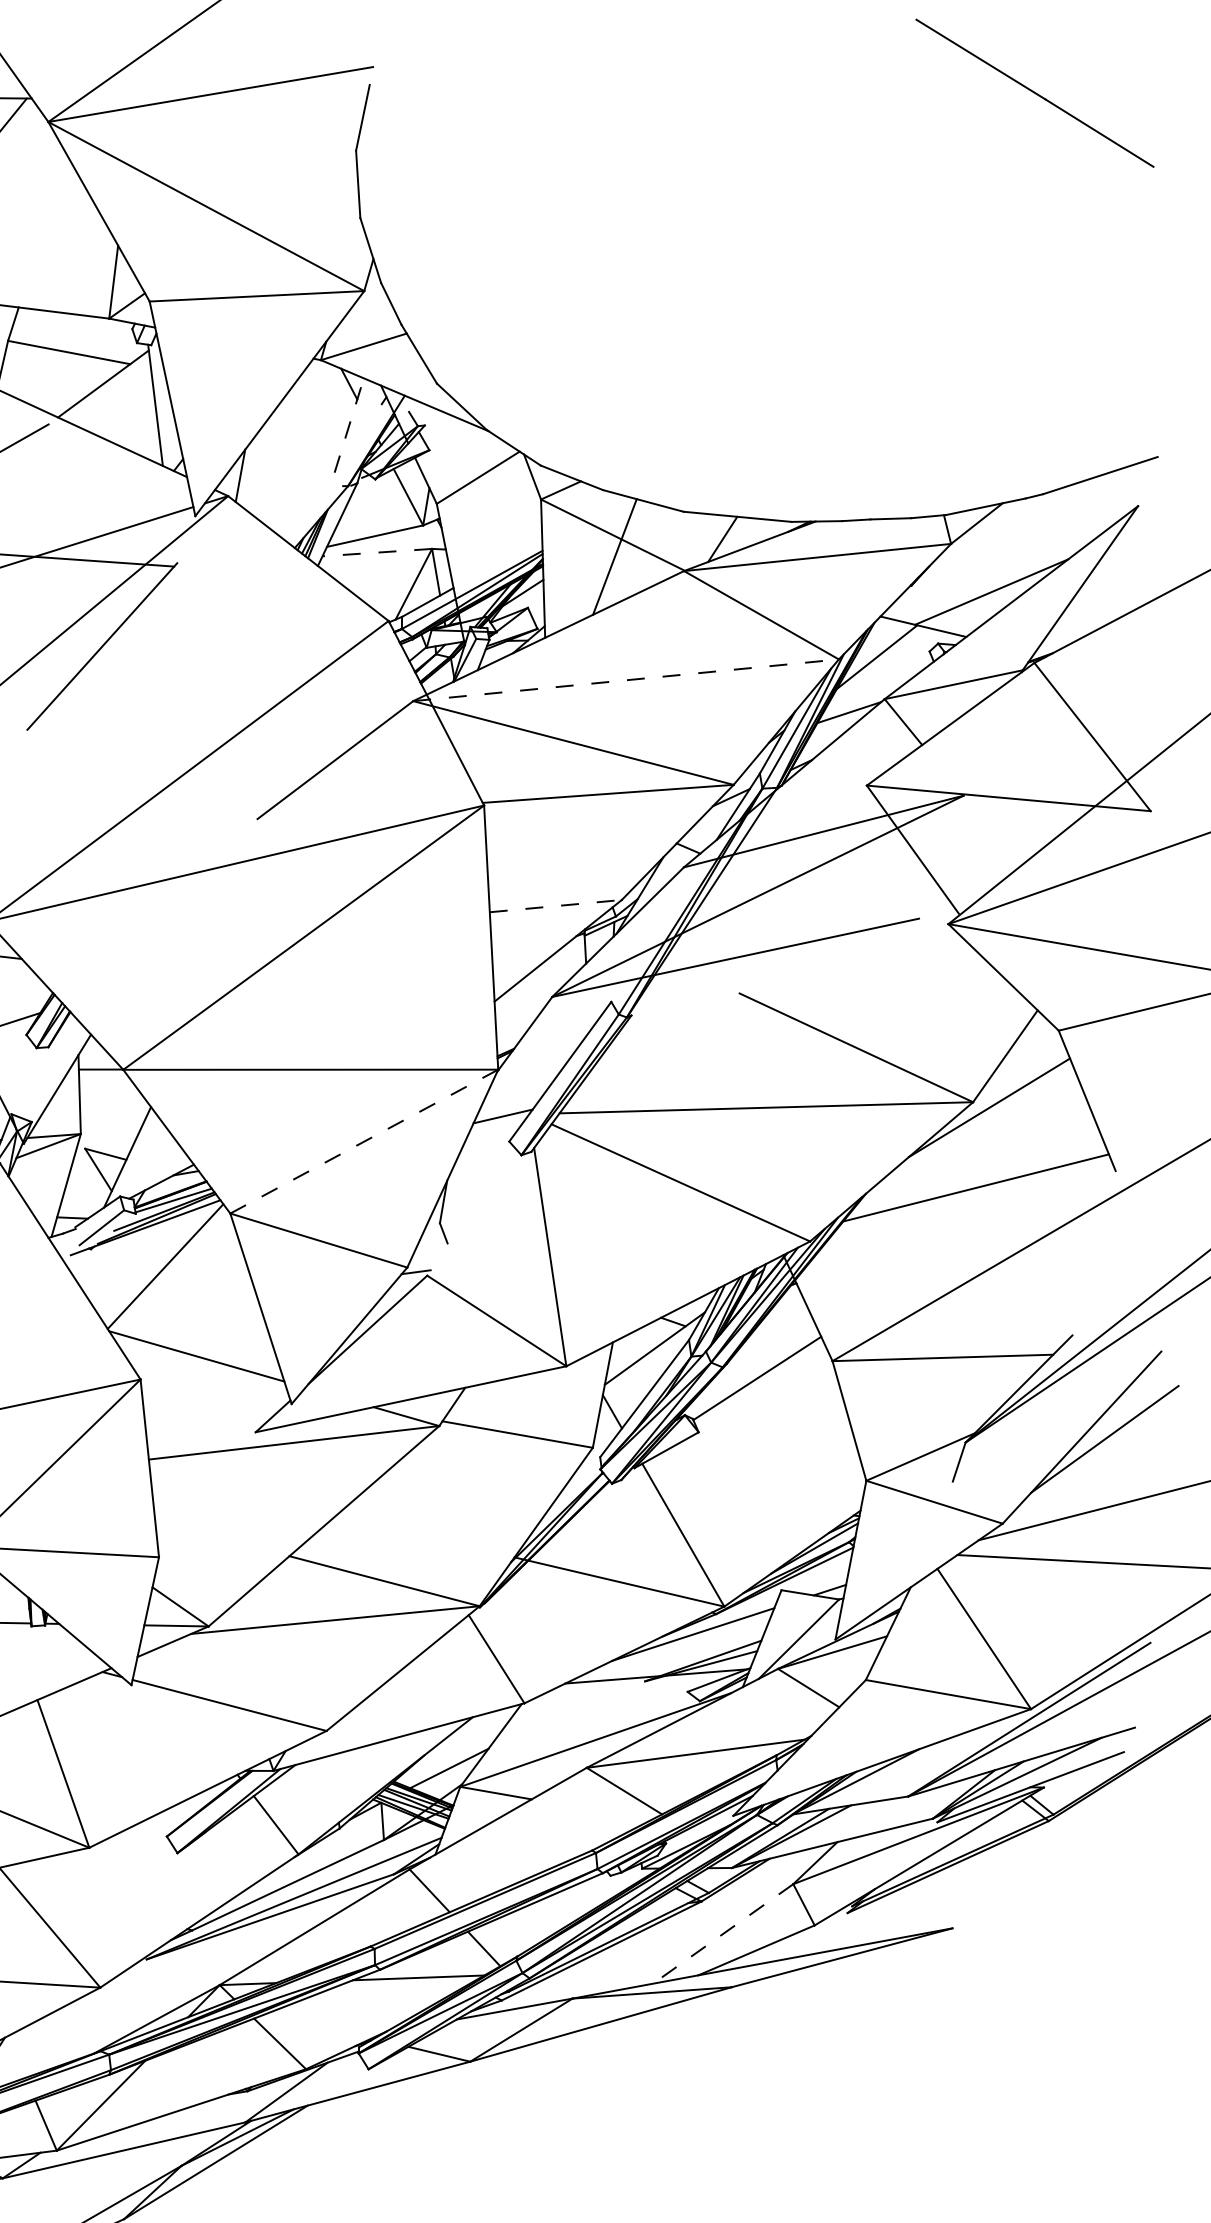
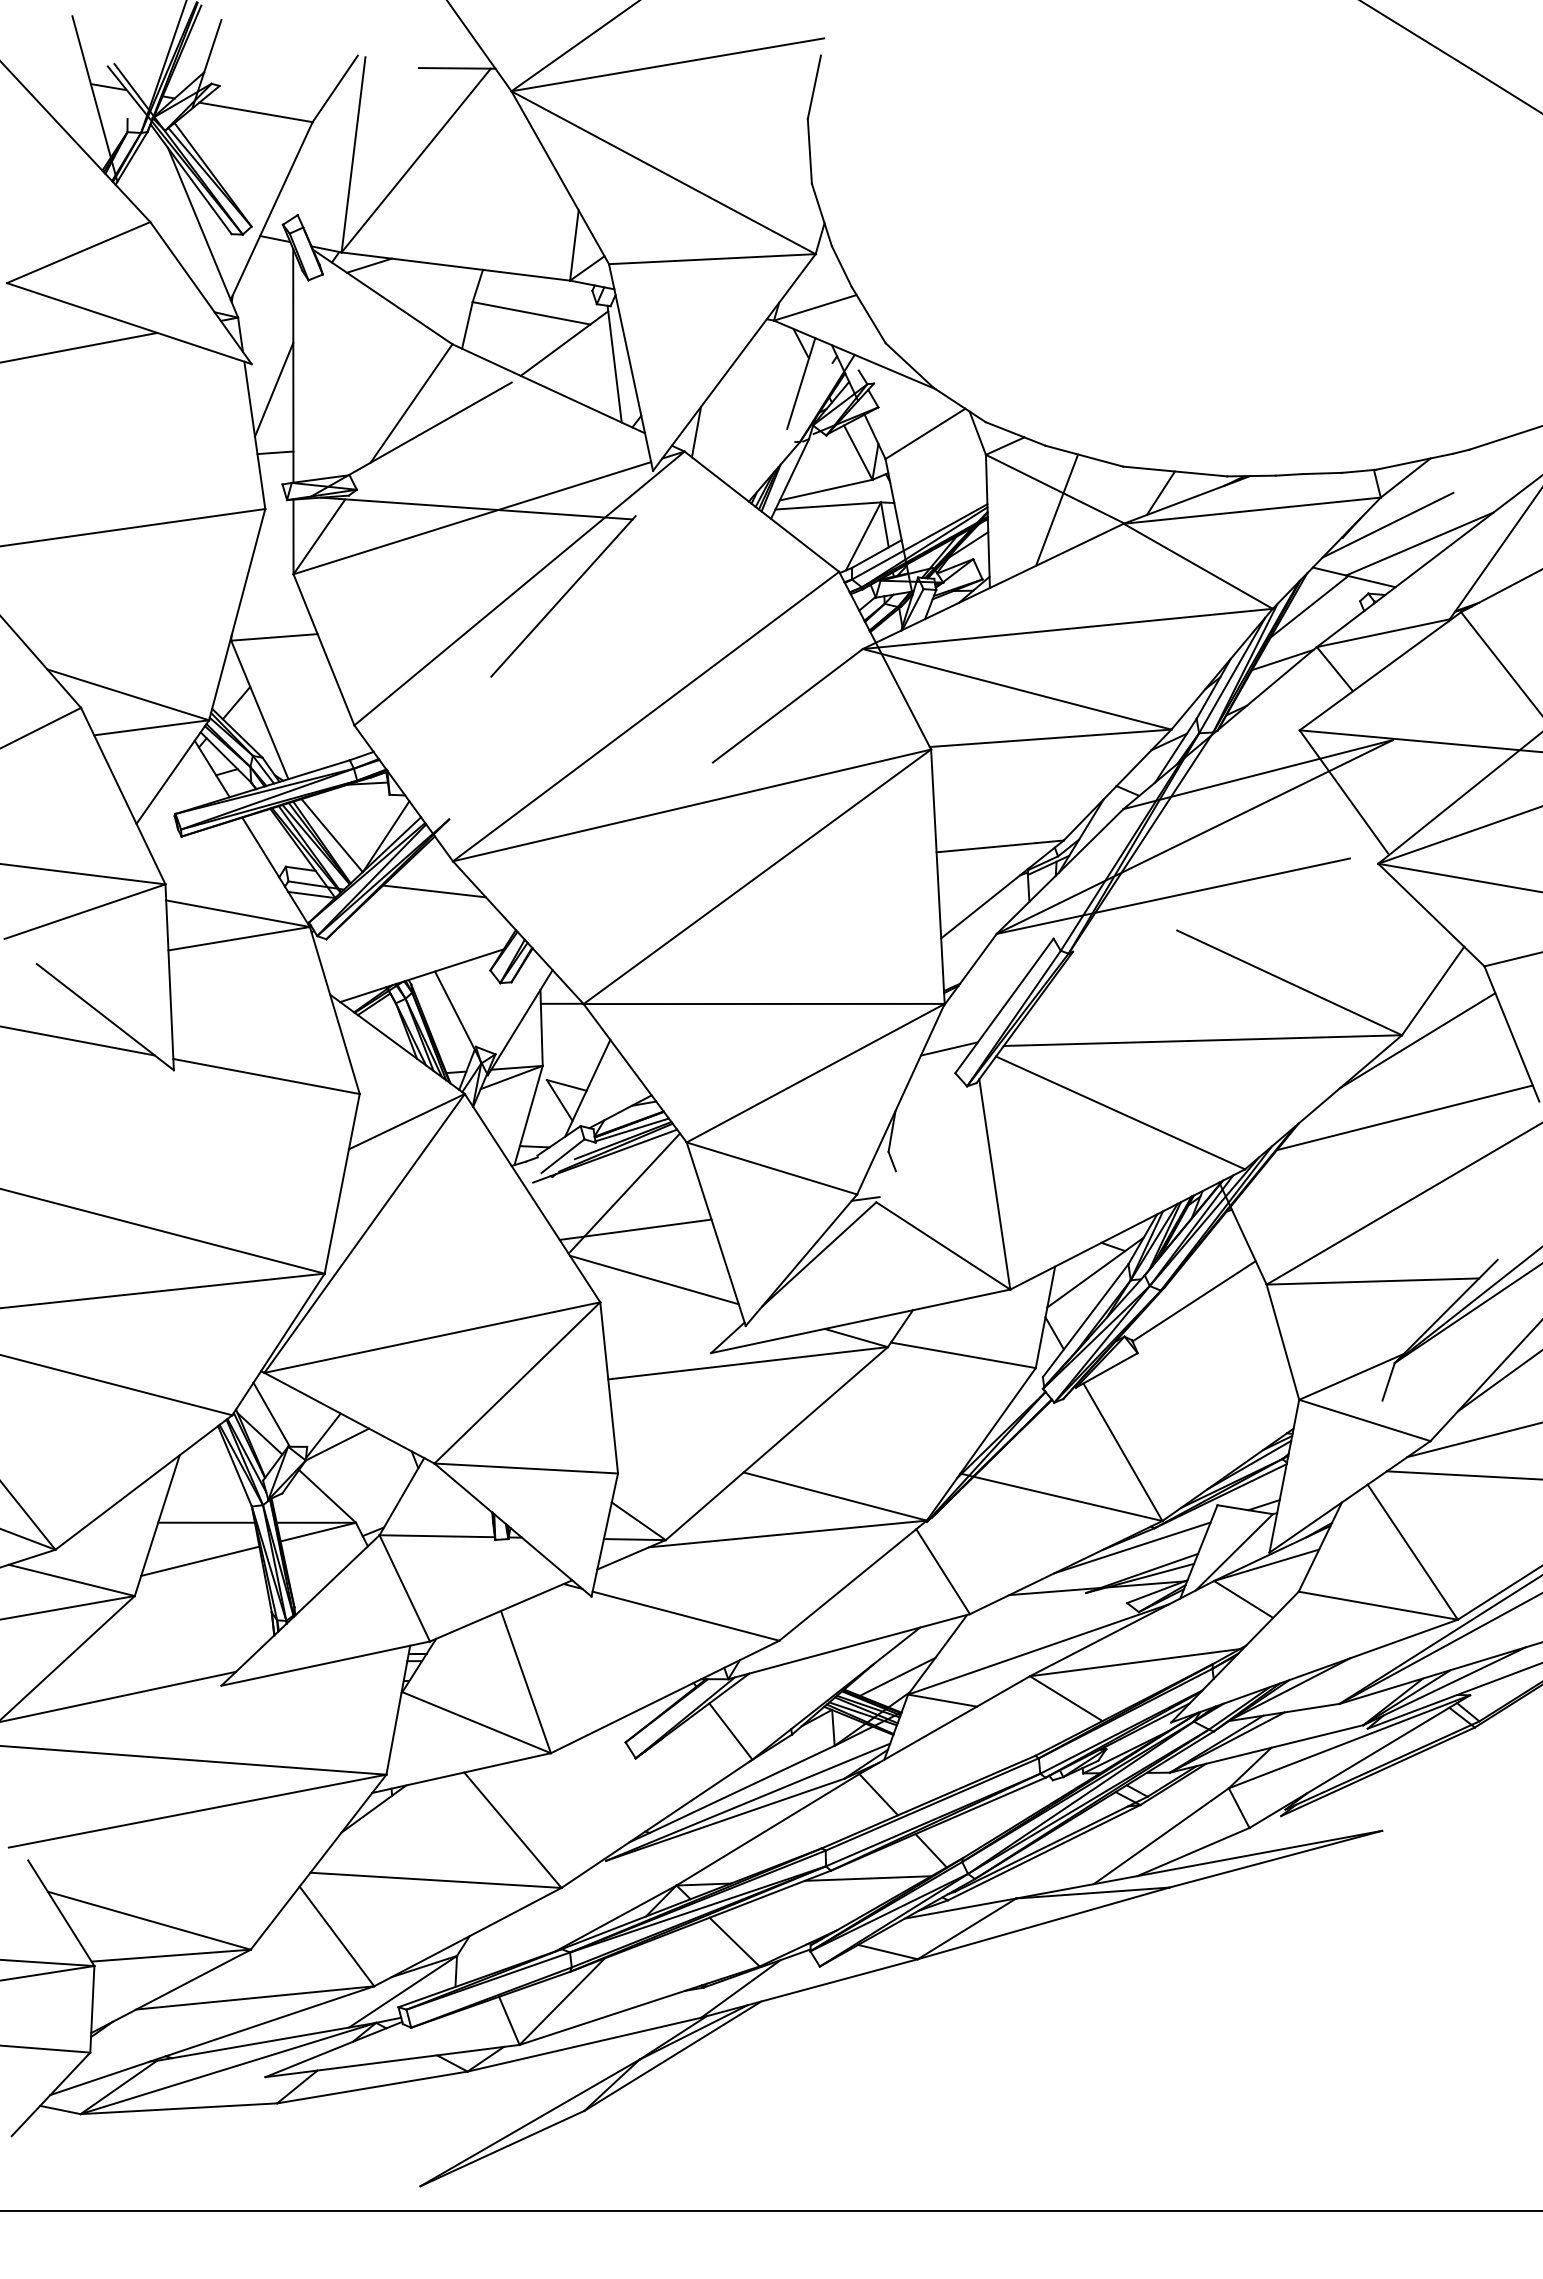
line: (349, 425) -> (801, 383), dashed -> solid
line: (377, 552) -> (828, 505), dashed -> solid
line: (958, 571) -> (1387, 524), added
line: (625, 679) -> (1067, 628), dashed -> solid
line: (556, 906) -> (1000, 846), dashed -> solid
line: (364, 1141) -> (815, 1073), dashed -> solid
line: (177, 1303) -> (635, 1229), added
line: (723, 1934) -> (1161, 1836), dashed -> solid

